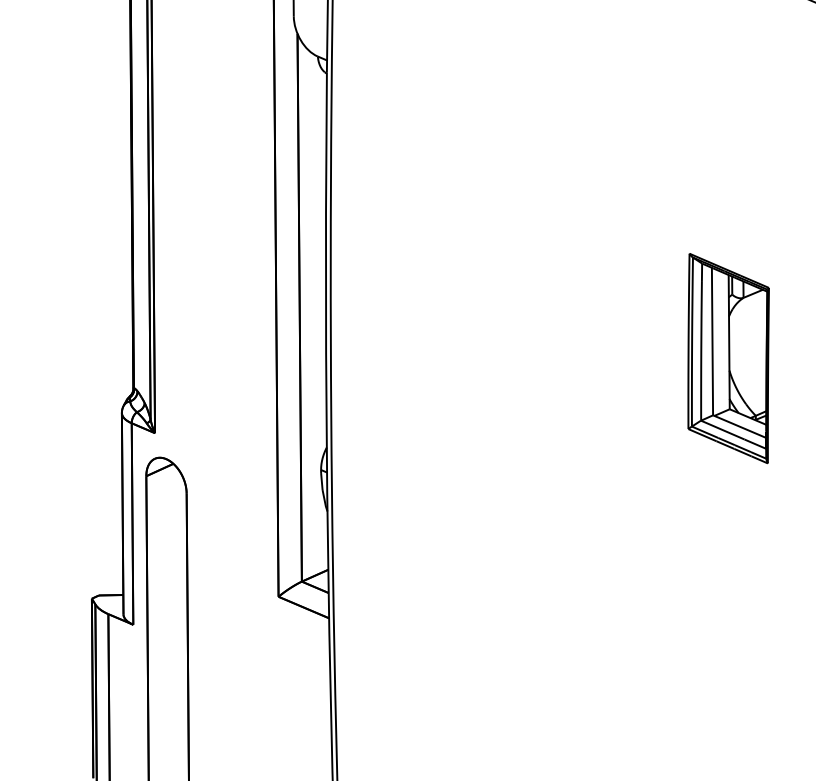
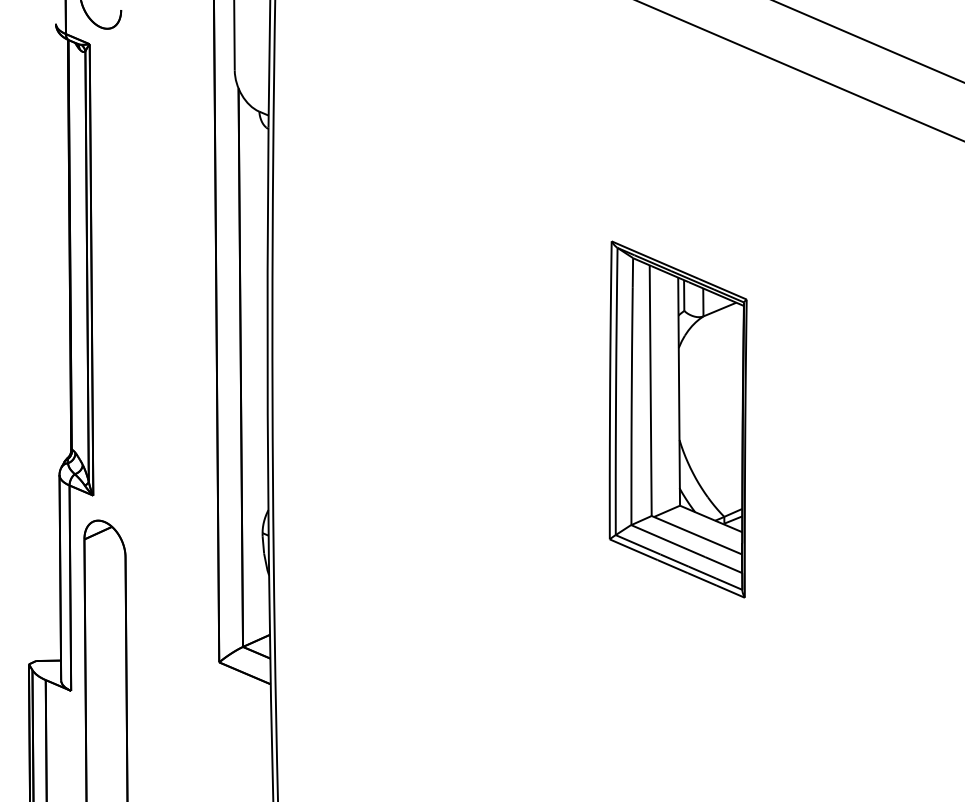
part: (728, 358) -> (677, 419), size x1.67

